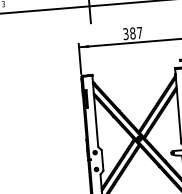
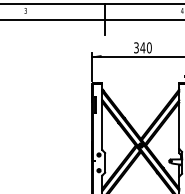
text: (135, 32) -> (145, 47), 387 -> 340

